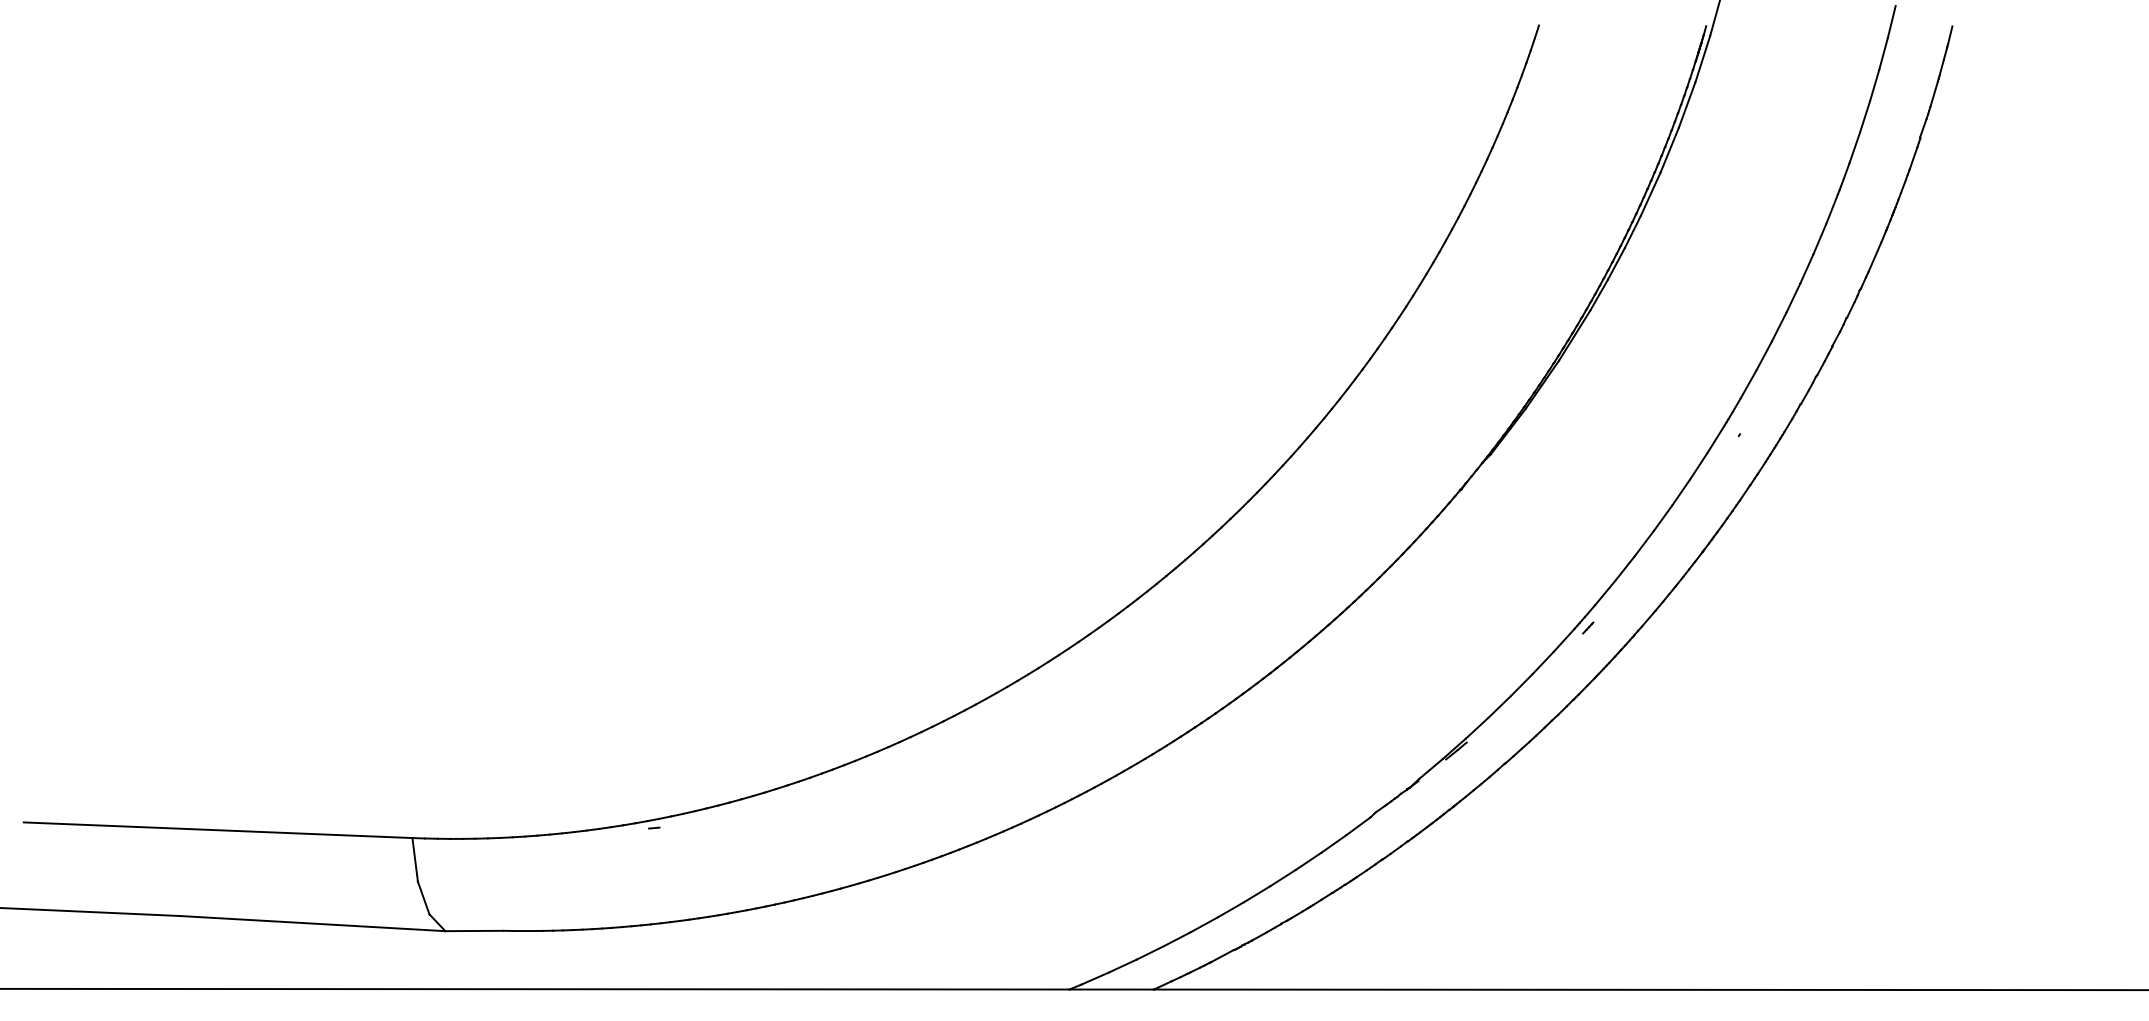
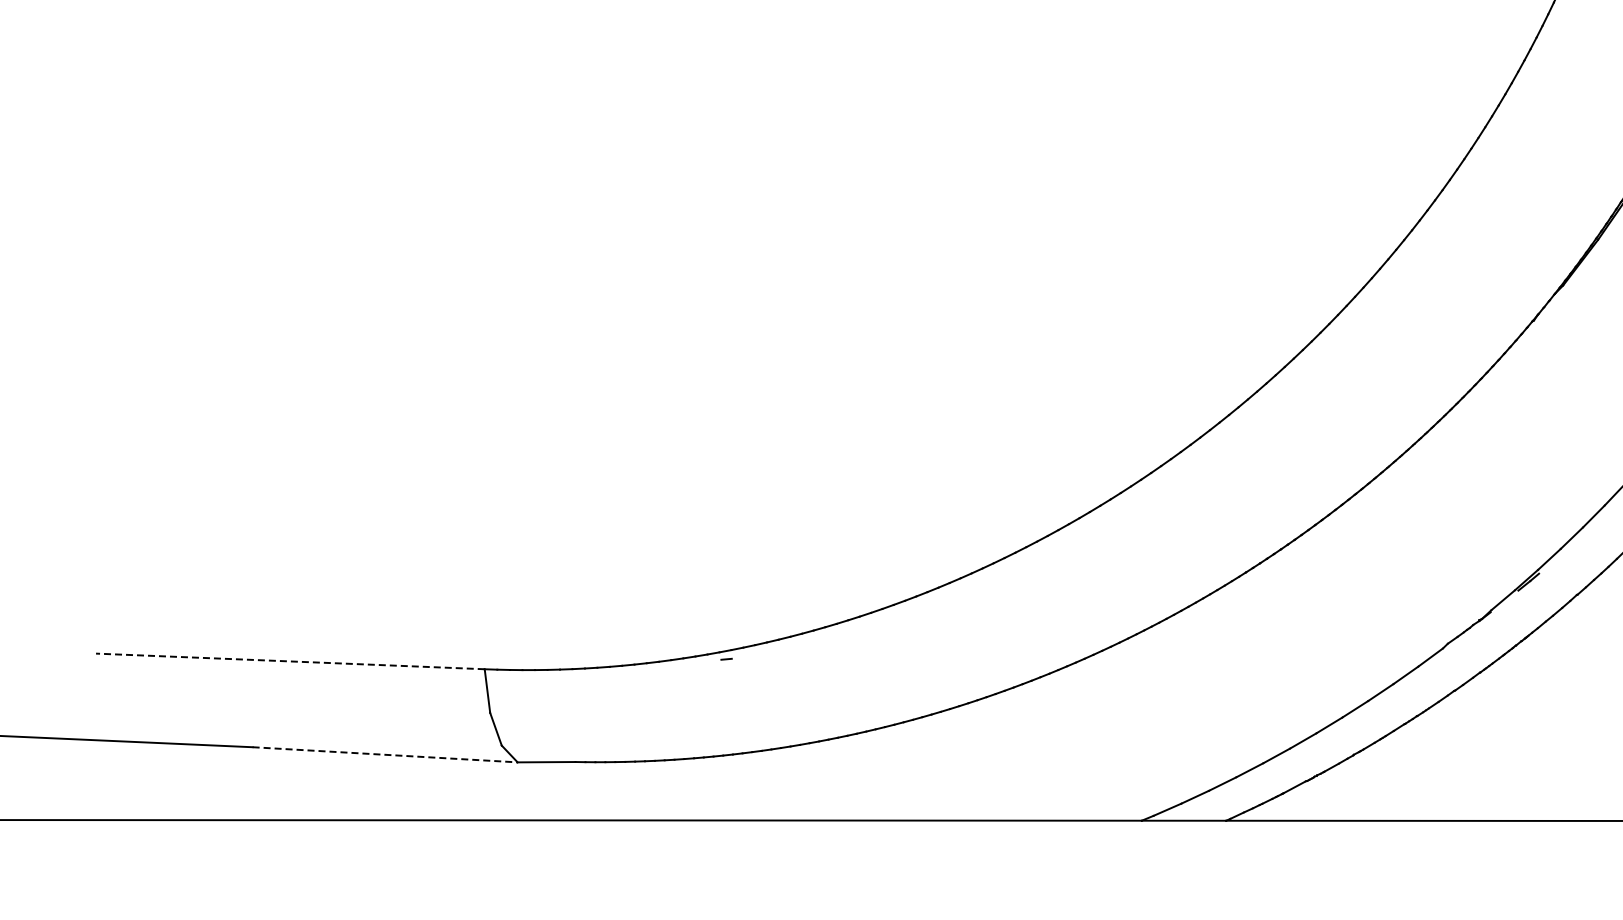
line: (217, 830) -> (289, 661), solid -> dashed
line: (312, 923) -> (384, 754), solid -> dashed

